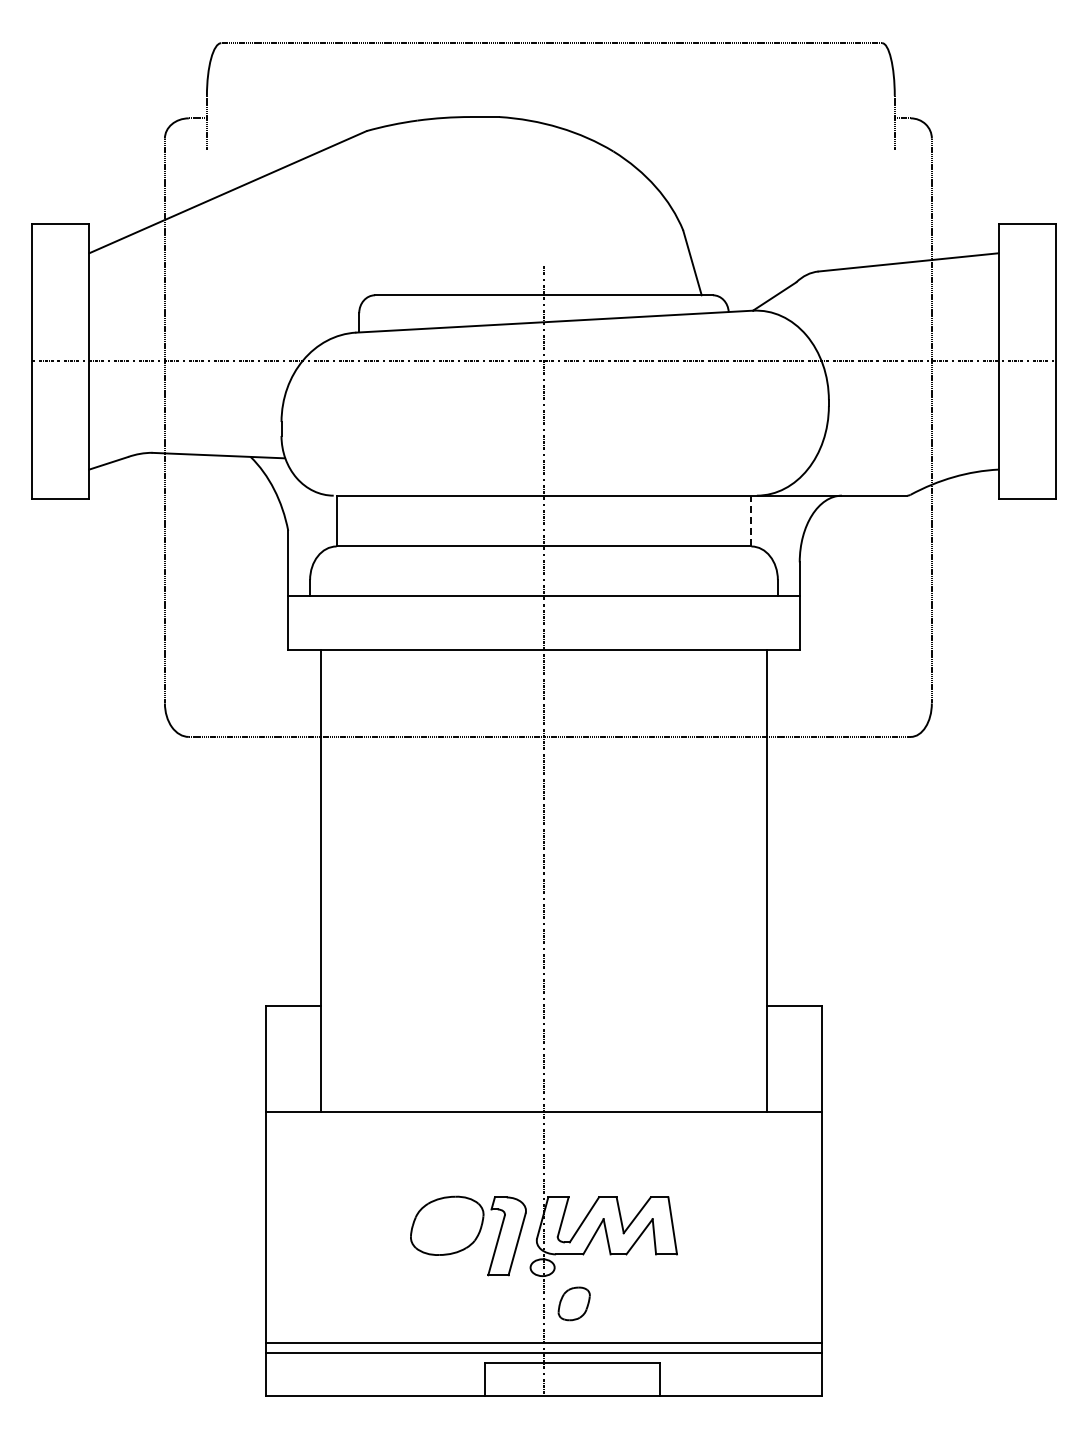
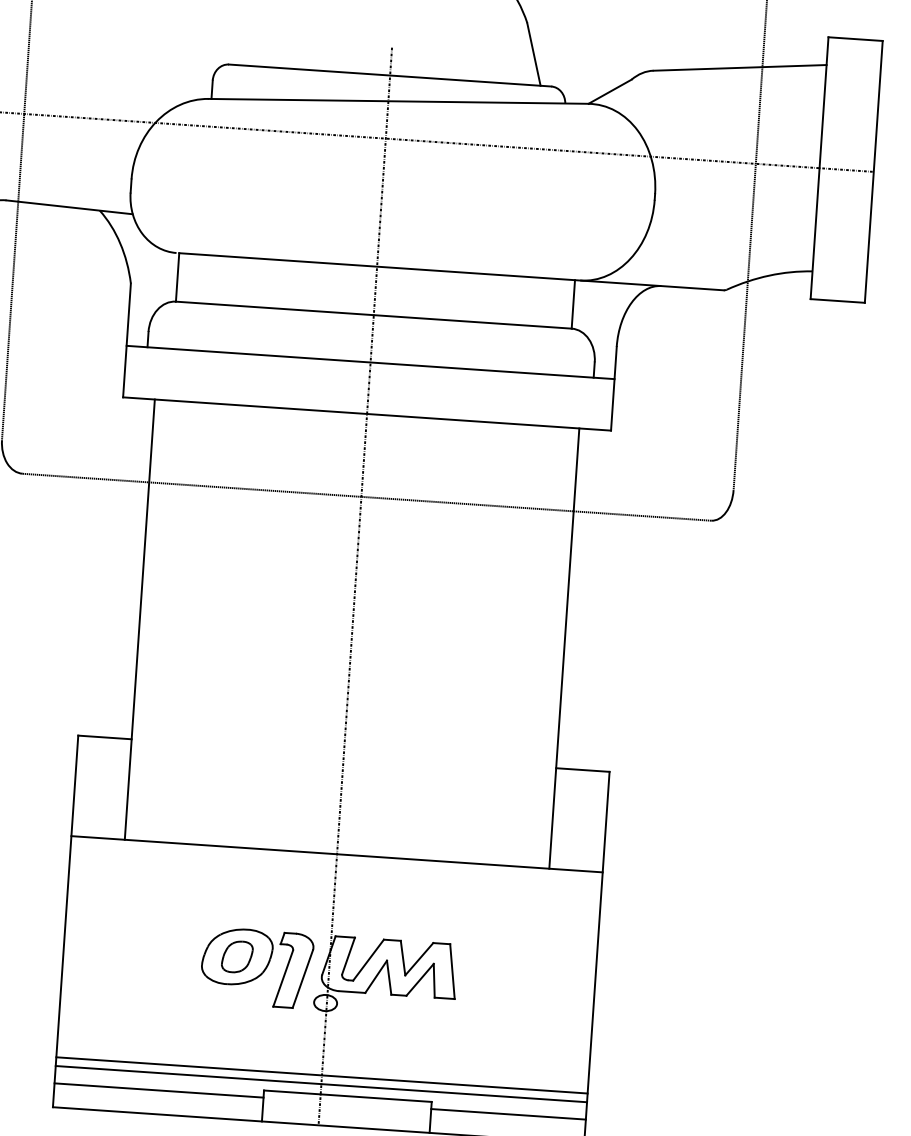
line: (751, 520) -> (573, 303), dashed -> solid
part: (573, 1303) -> (236, 956), moved
line: (374, 1370) -> (158, 1090), added
line: (741, 1370) -> (508, 1114), added

